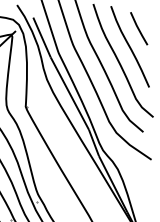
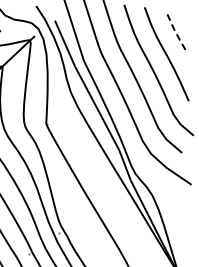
line: (138, 29) -> (176, 34), solid -> dashed

